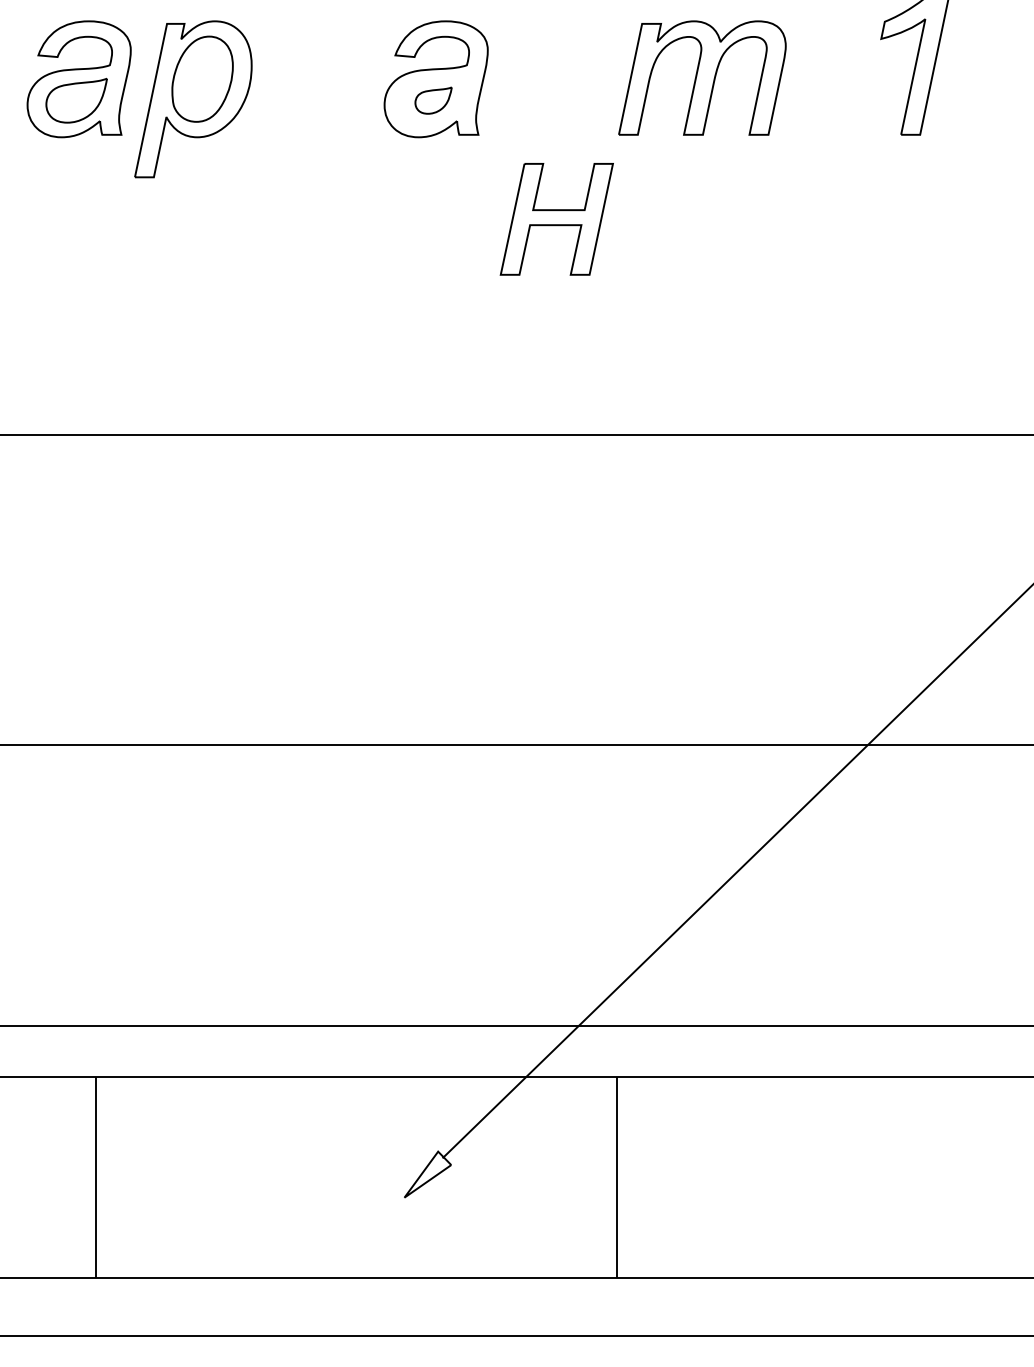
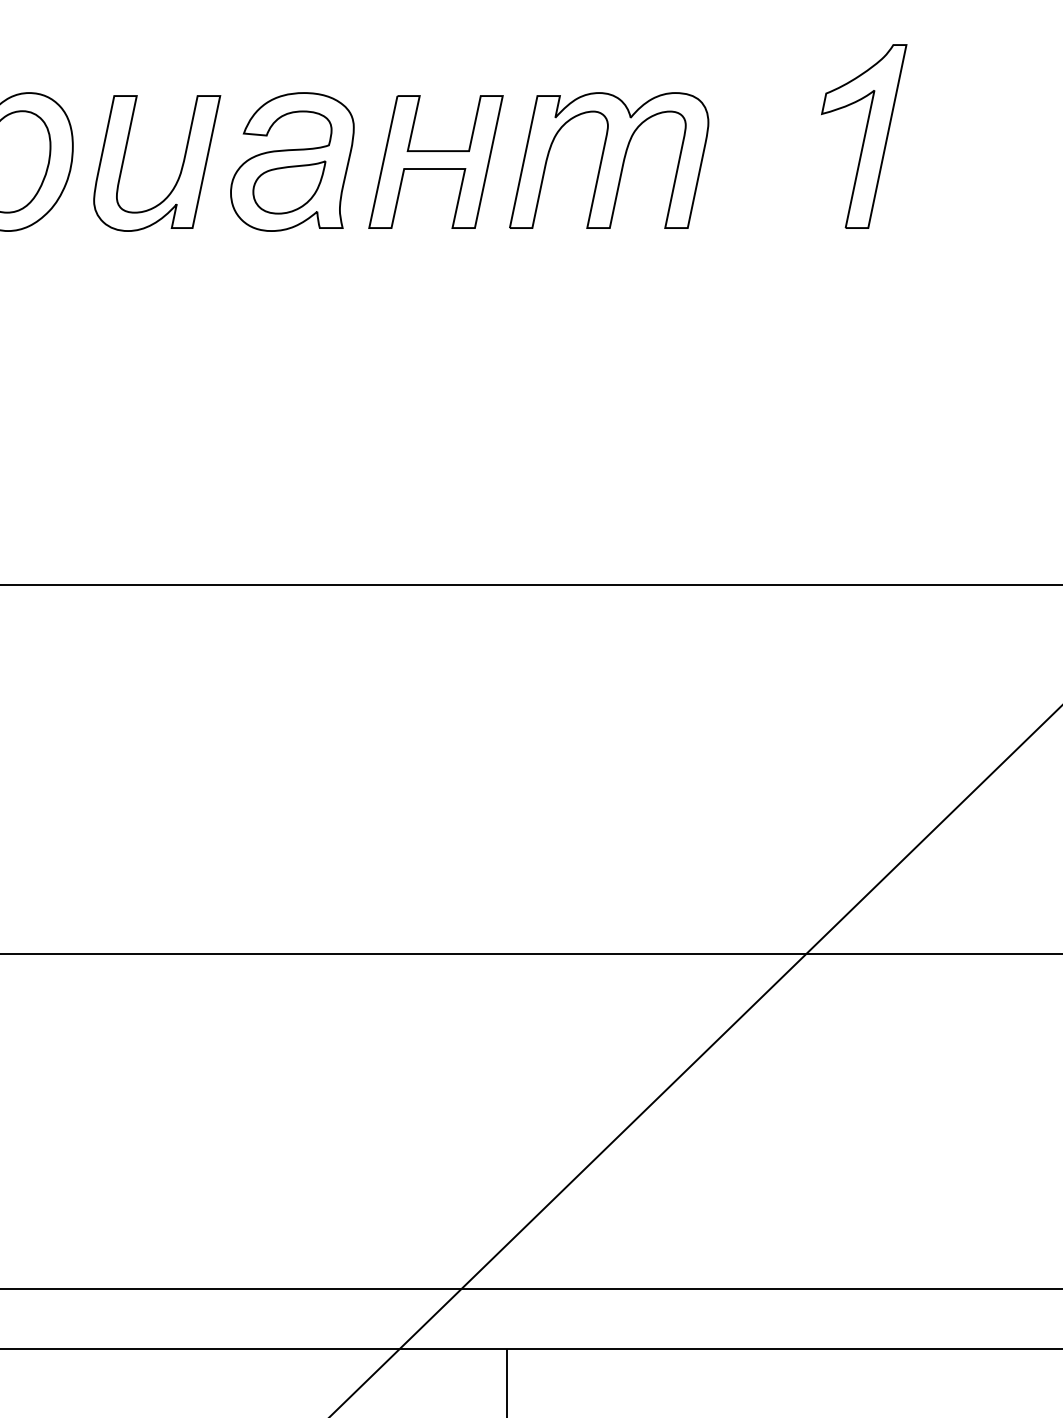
part: (342, 83) -> (180, 167), added
part: (433, 100) -> (289, 187), size x1.67
part: (556, 219) -> (435, 162), moved

